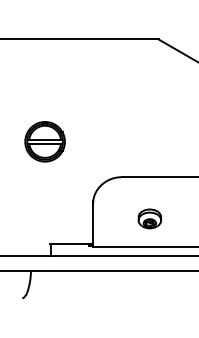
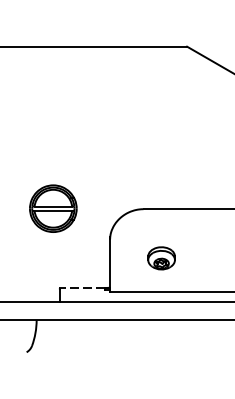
part: (44, 141) -> (52, 208), moved
part: (149, 218) -> (161, 257), moved
line: (68, 244) -> (80, 288), solid -> dashed

